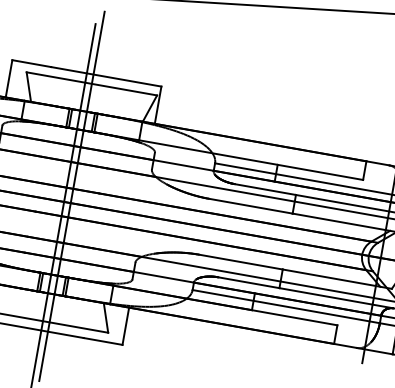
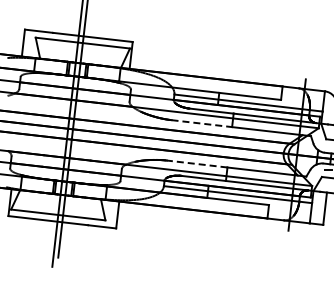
line: (250, 205) -> (201, 123), solid -> dashed
line: (241, 262) -> (197, 164), solid -> dashed

